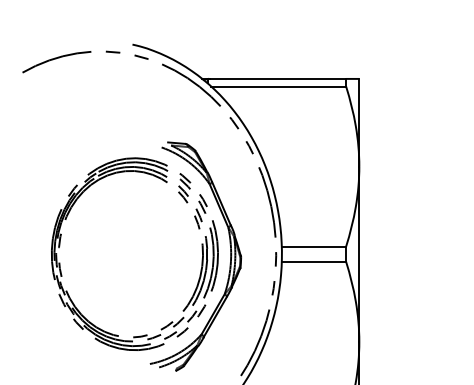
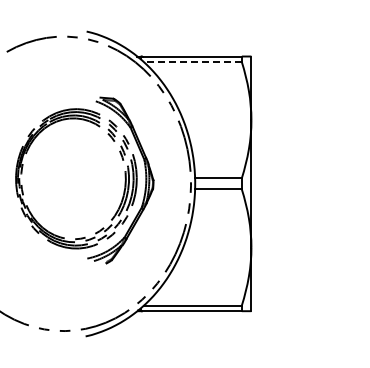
line: (278, 87) -> (192, 62), solid -> dashed
part: (201, 257) -> (124, 181), moved

